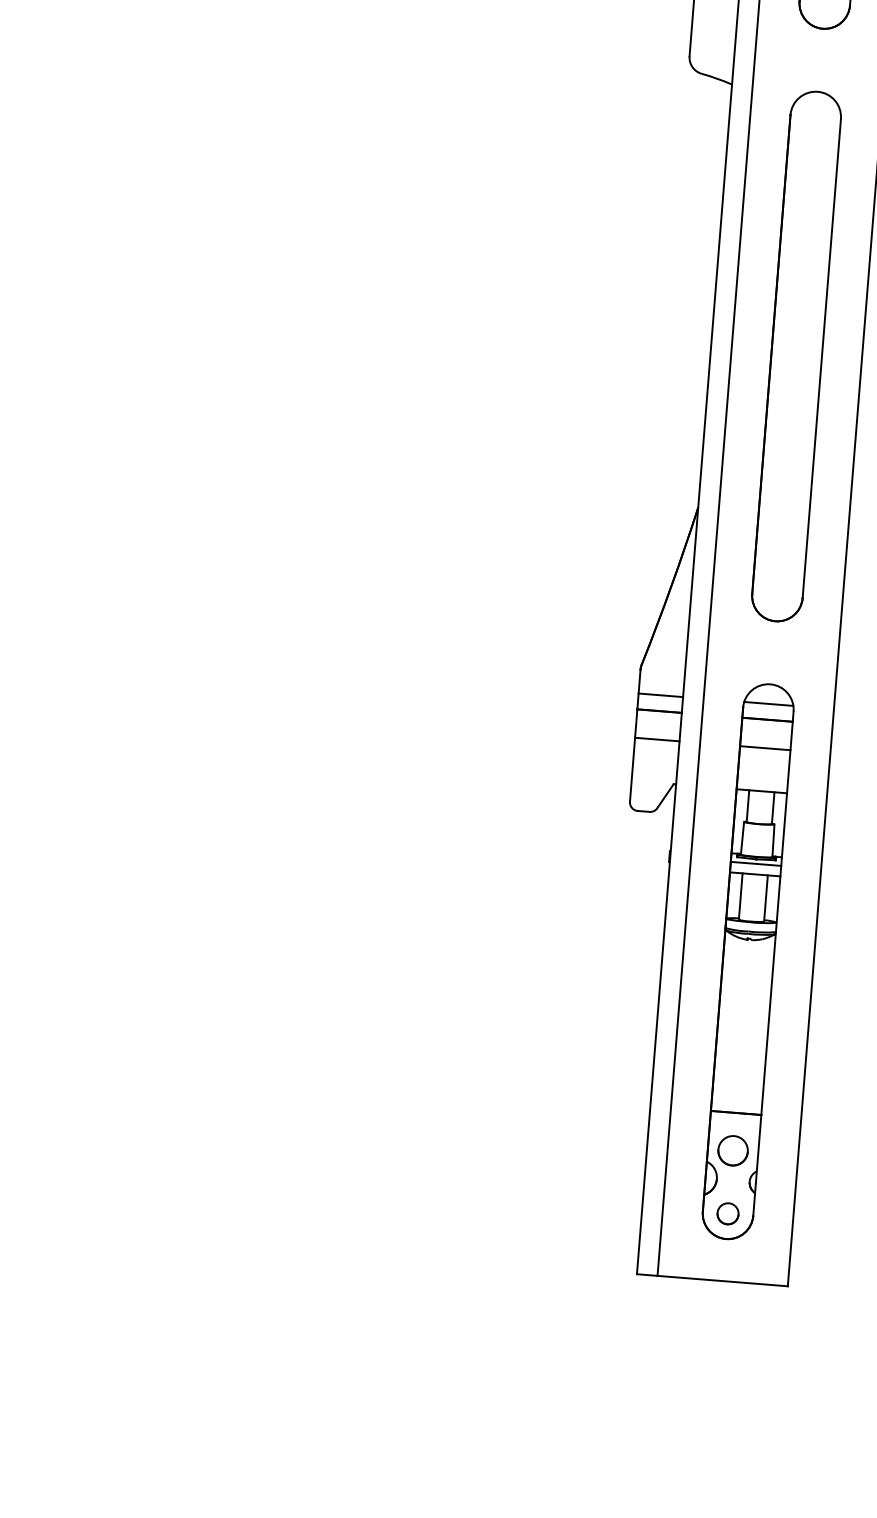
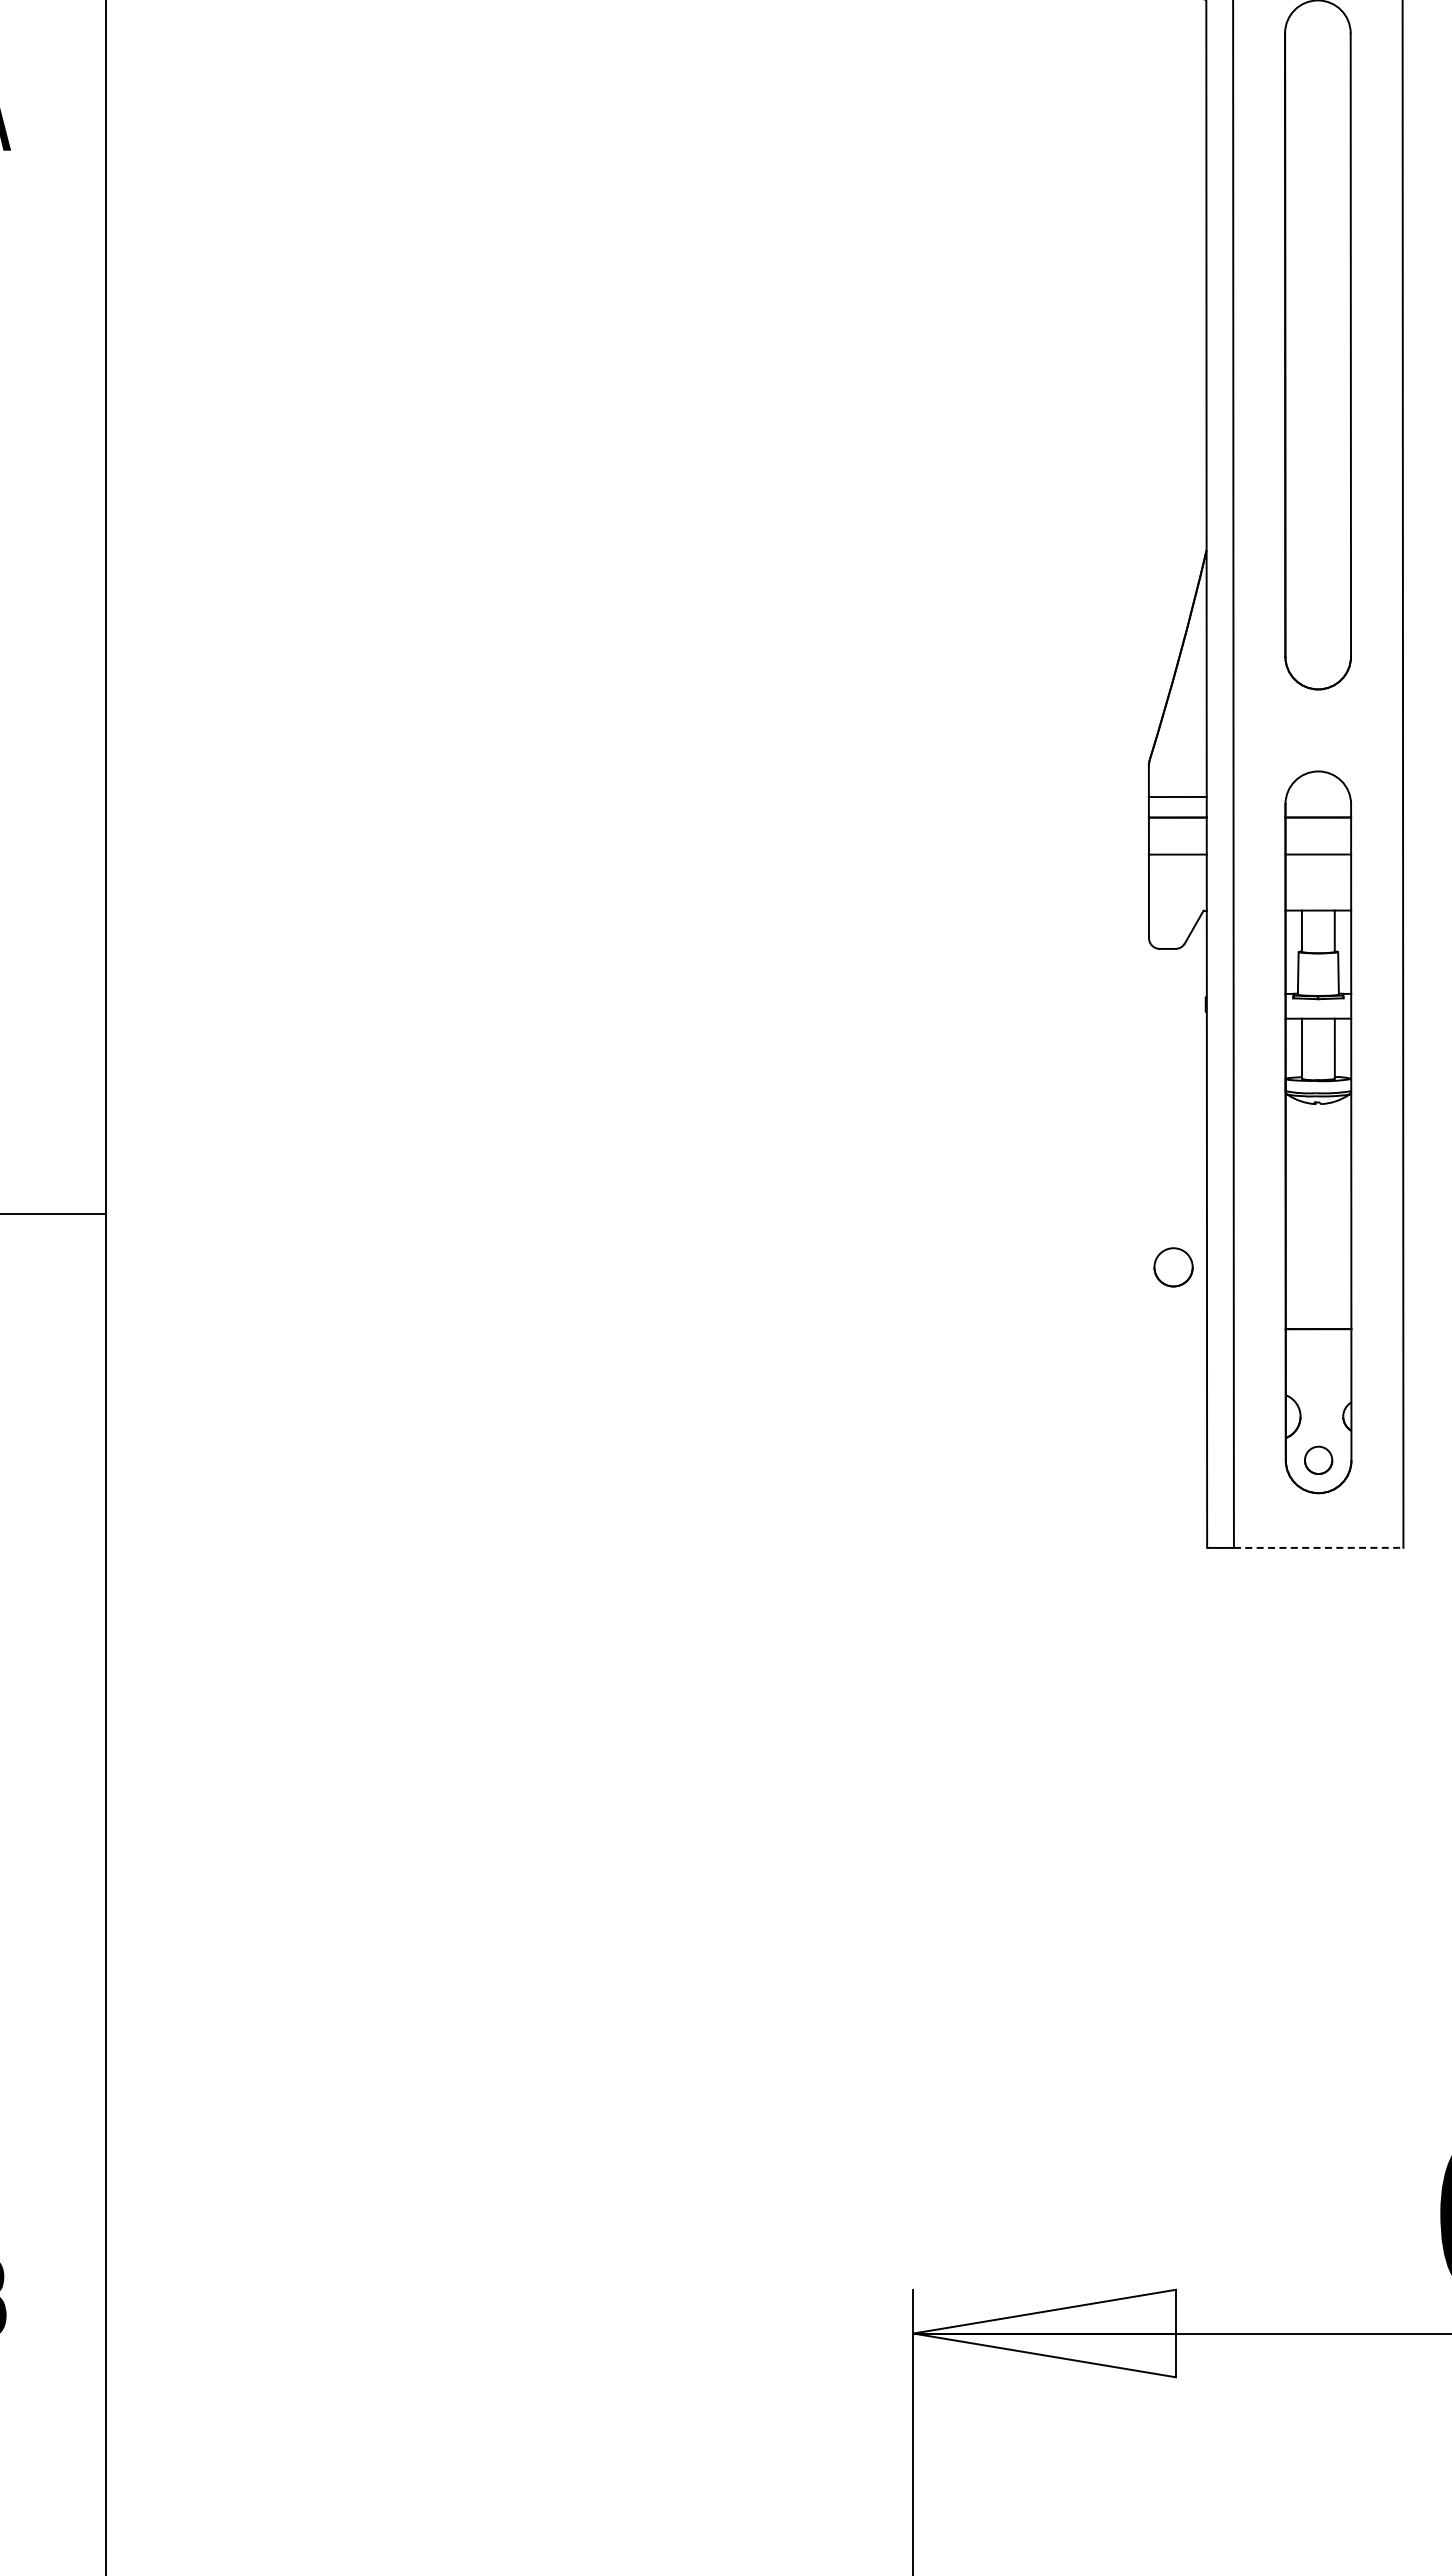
line: (769, 703) -> (1318, 796), removed
line: (756, 864) -> (1318, 1005), removed
circle: (733, 1150) -> (1173, 1267), moved
line: (722, 1280) -> (1318, 1547), solid -> dashed

